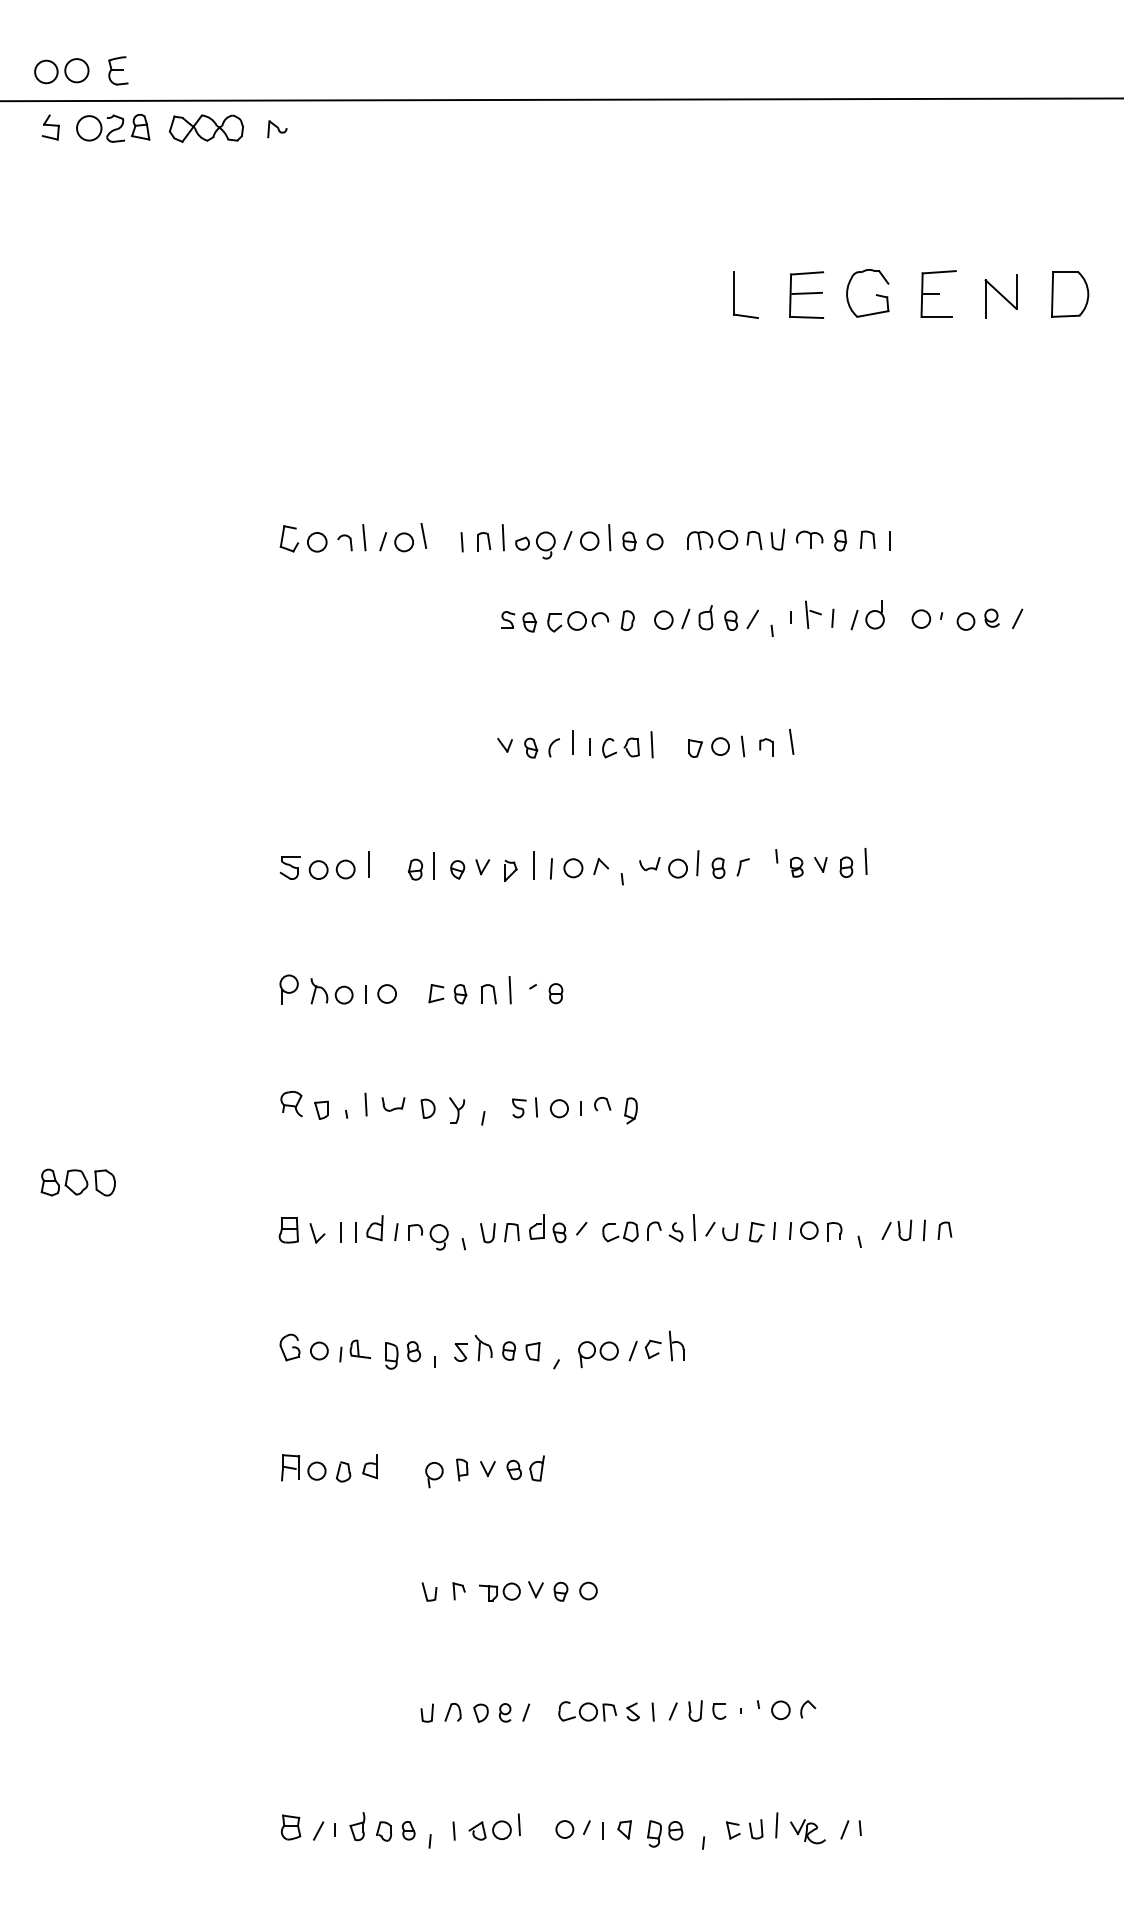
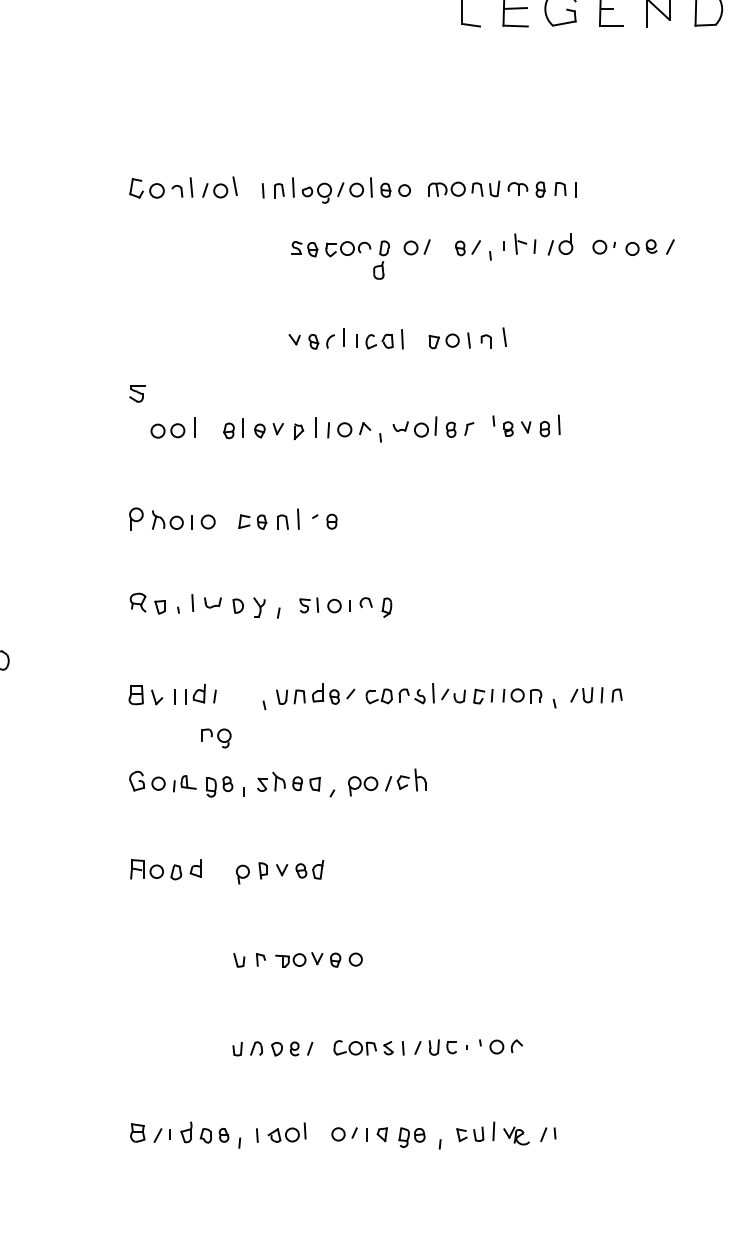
part: (705, 617) -> (378, 270), moved
part: (289, 867) -> (136, 393), moved
part: (428, 1237) -> (216, 738), moved

